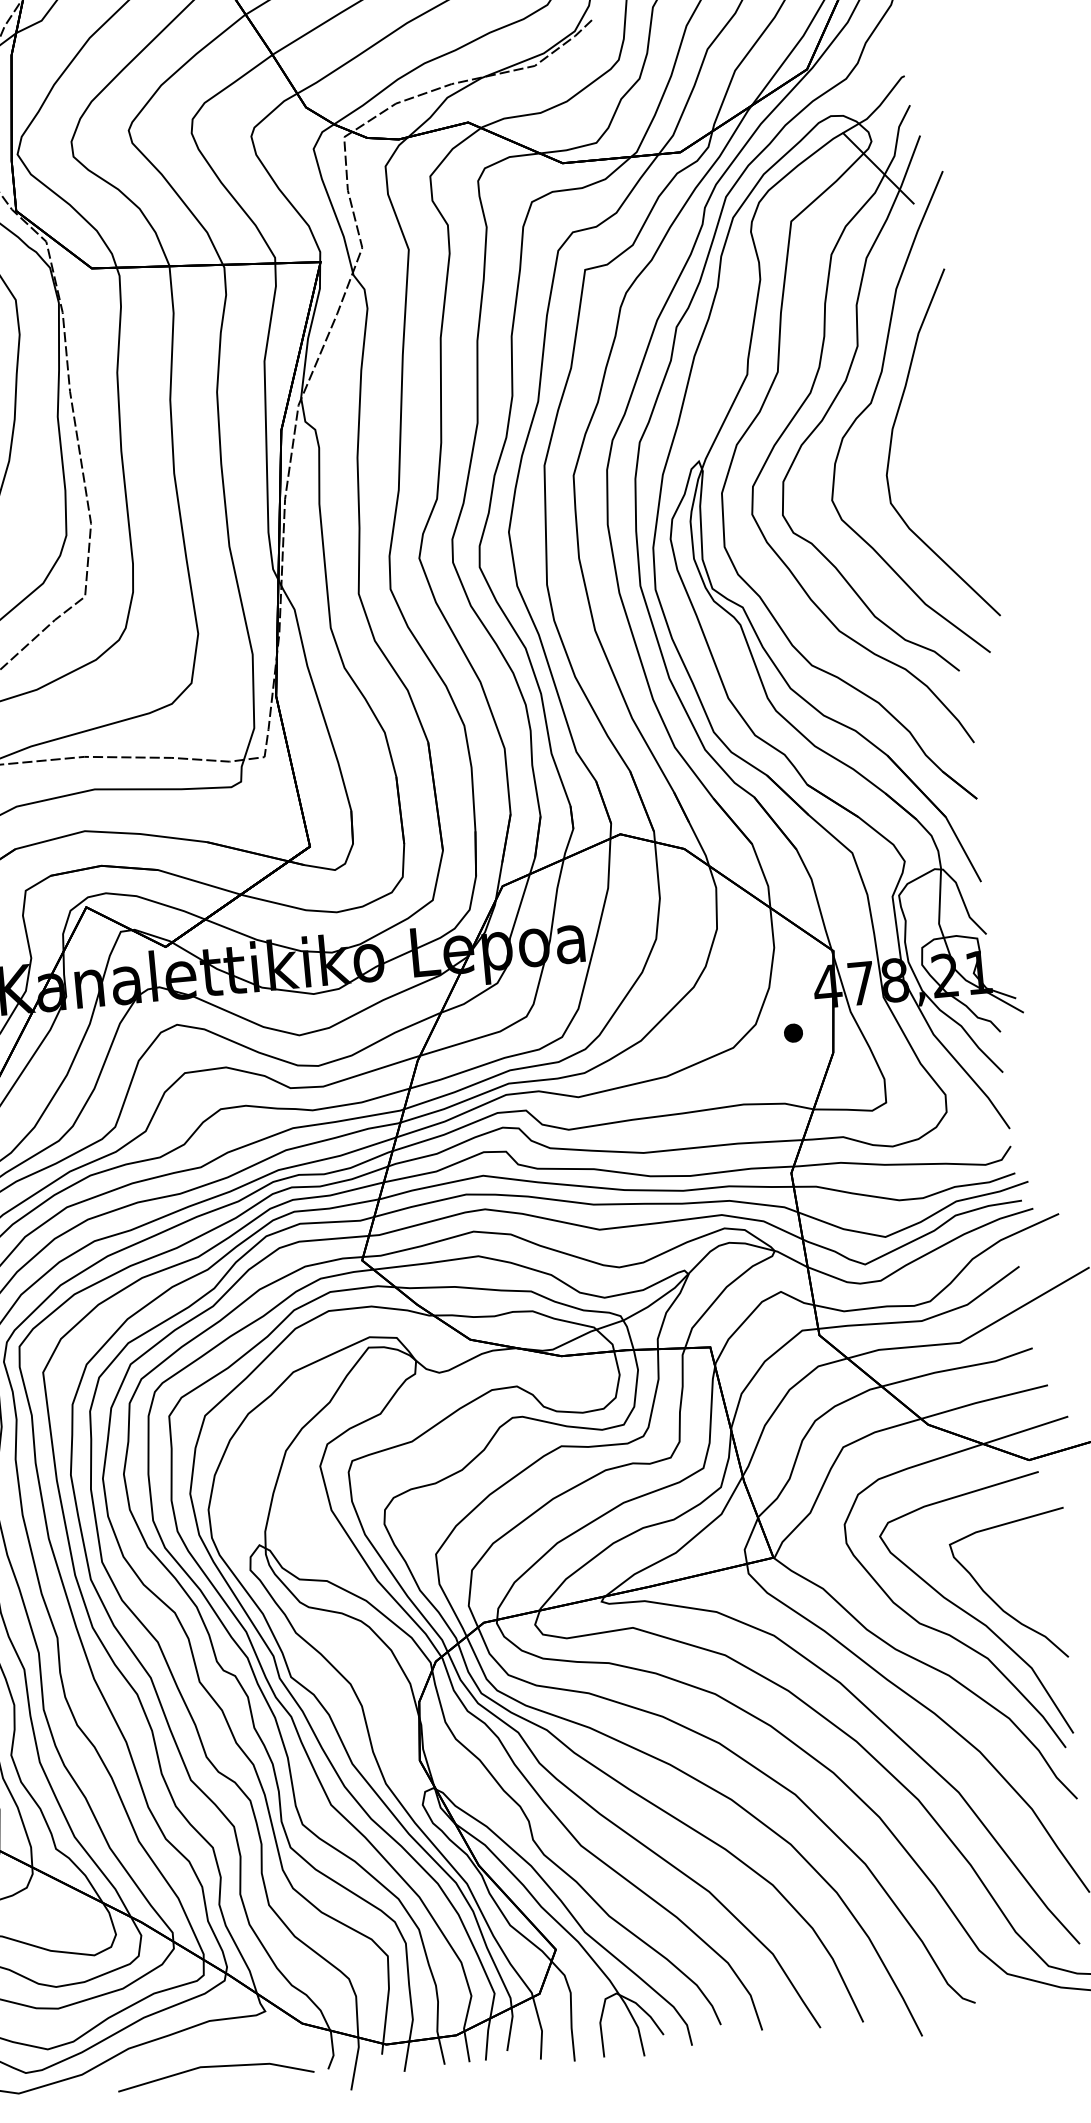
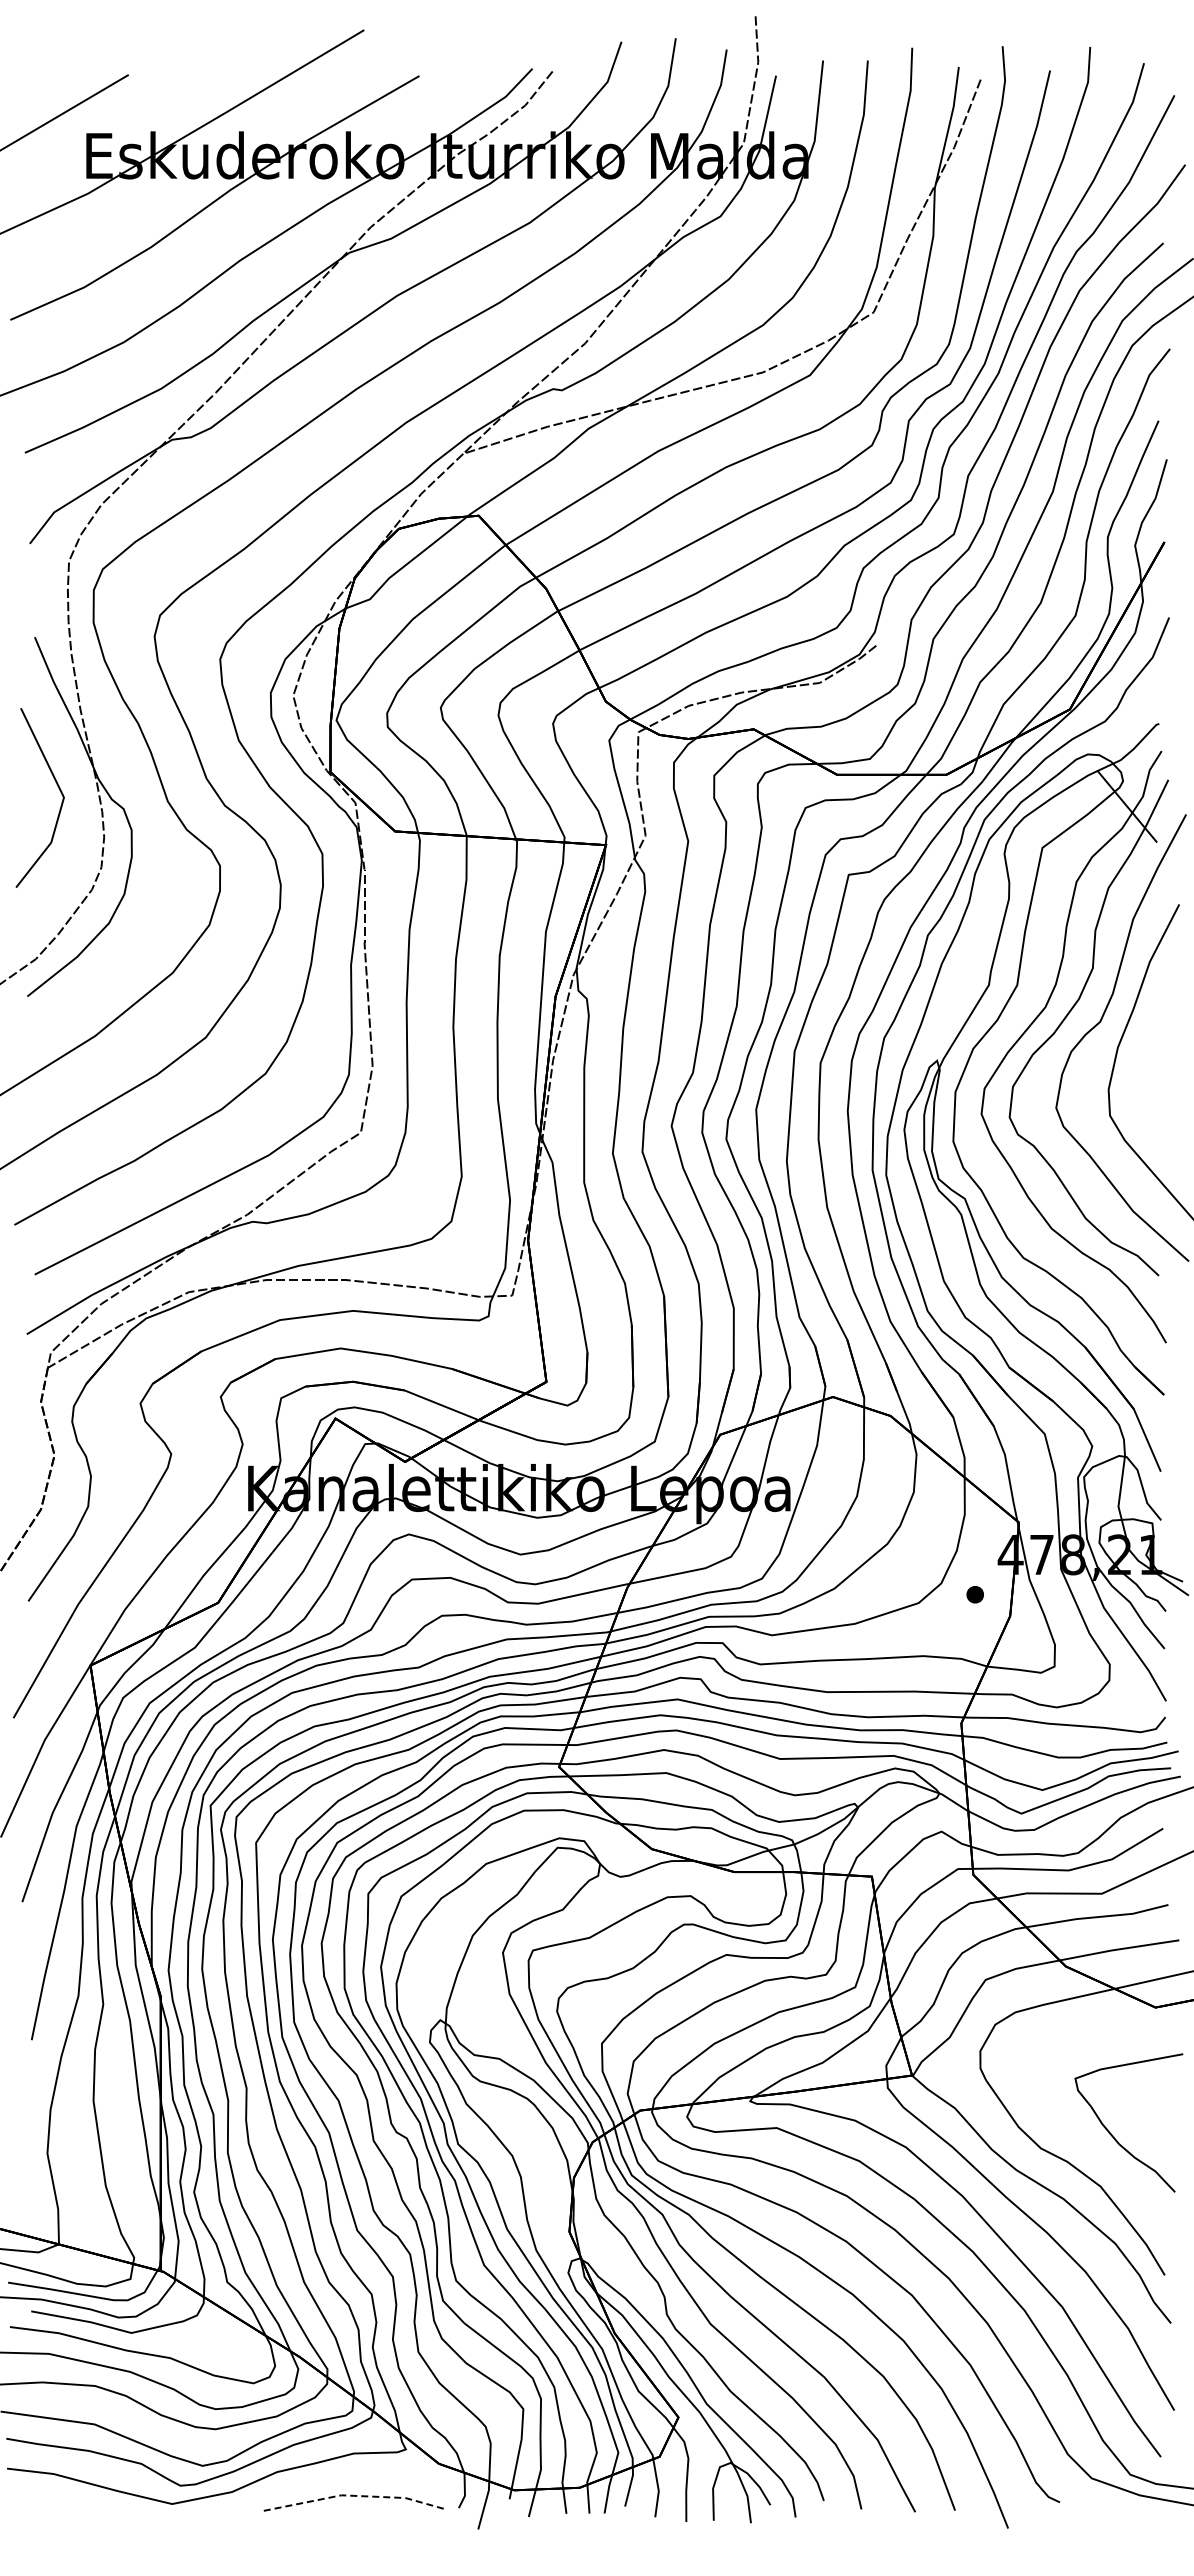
curve: (971, 1614) -> (1089, 2144), removed
line: (215, 2066) -> (355, 2495), solid -> dashed

